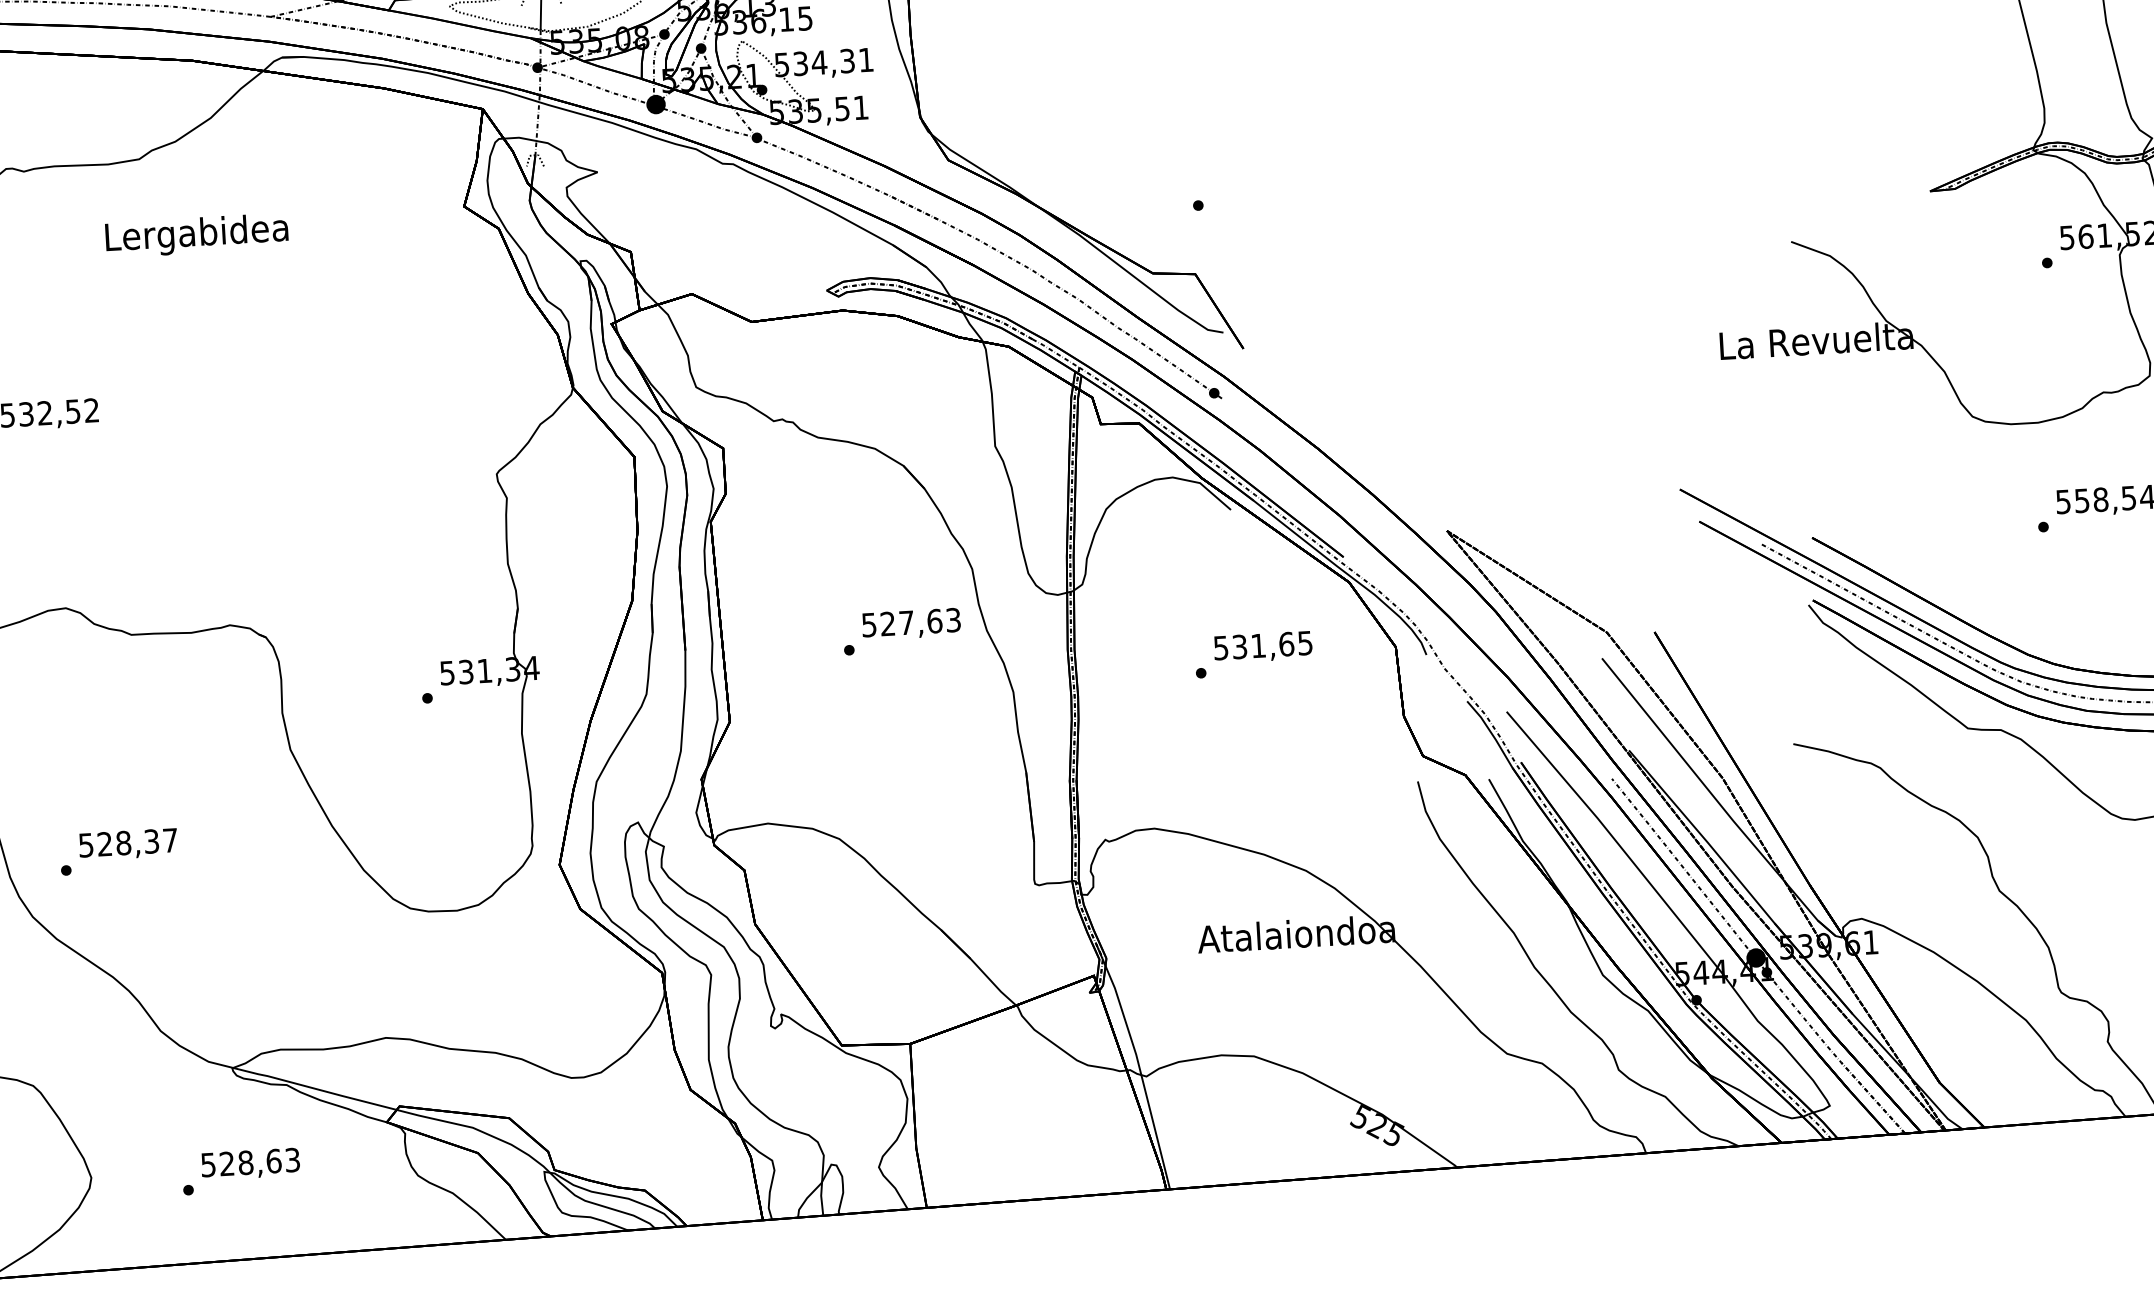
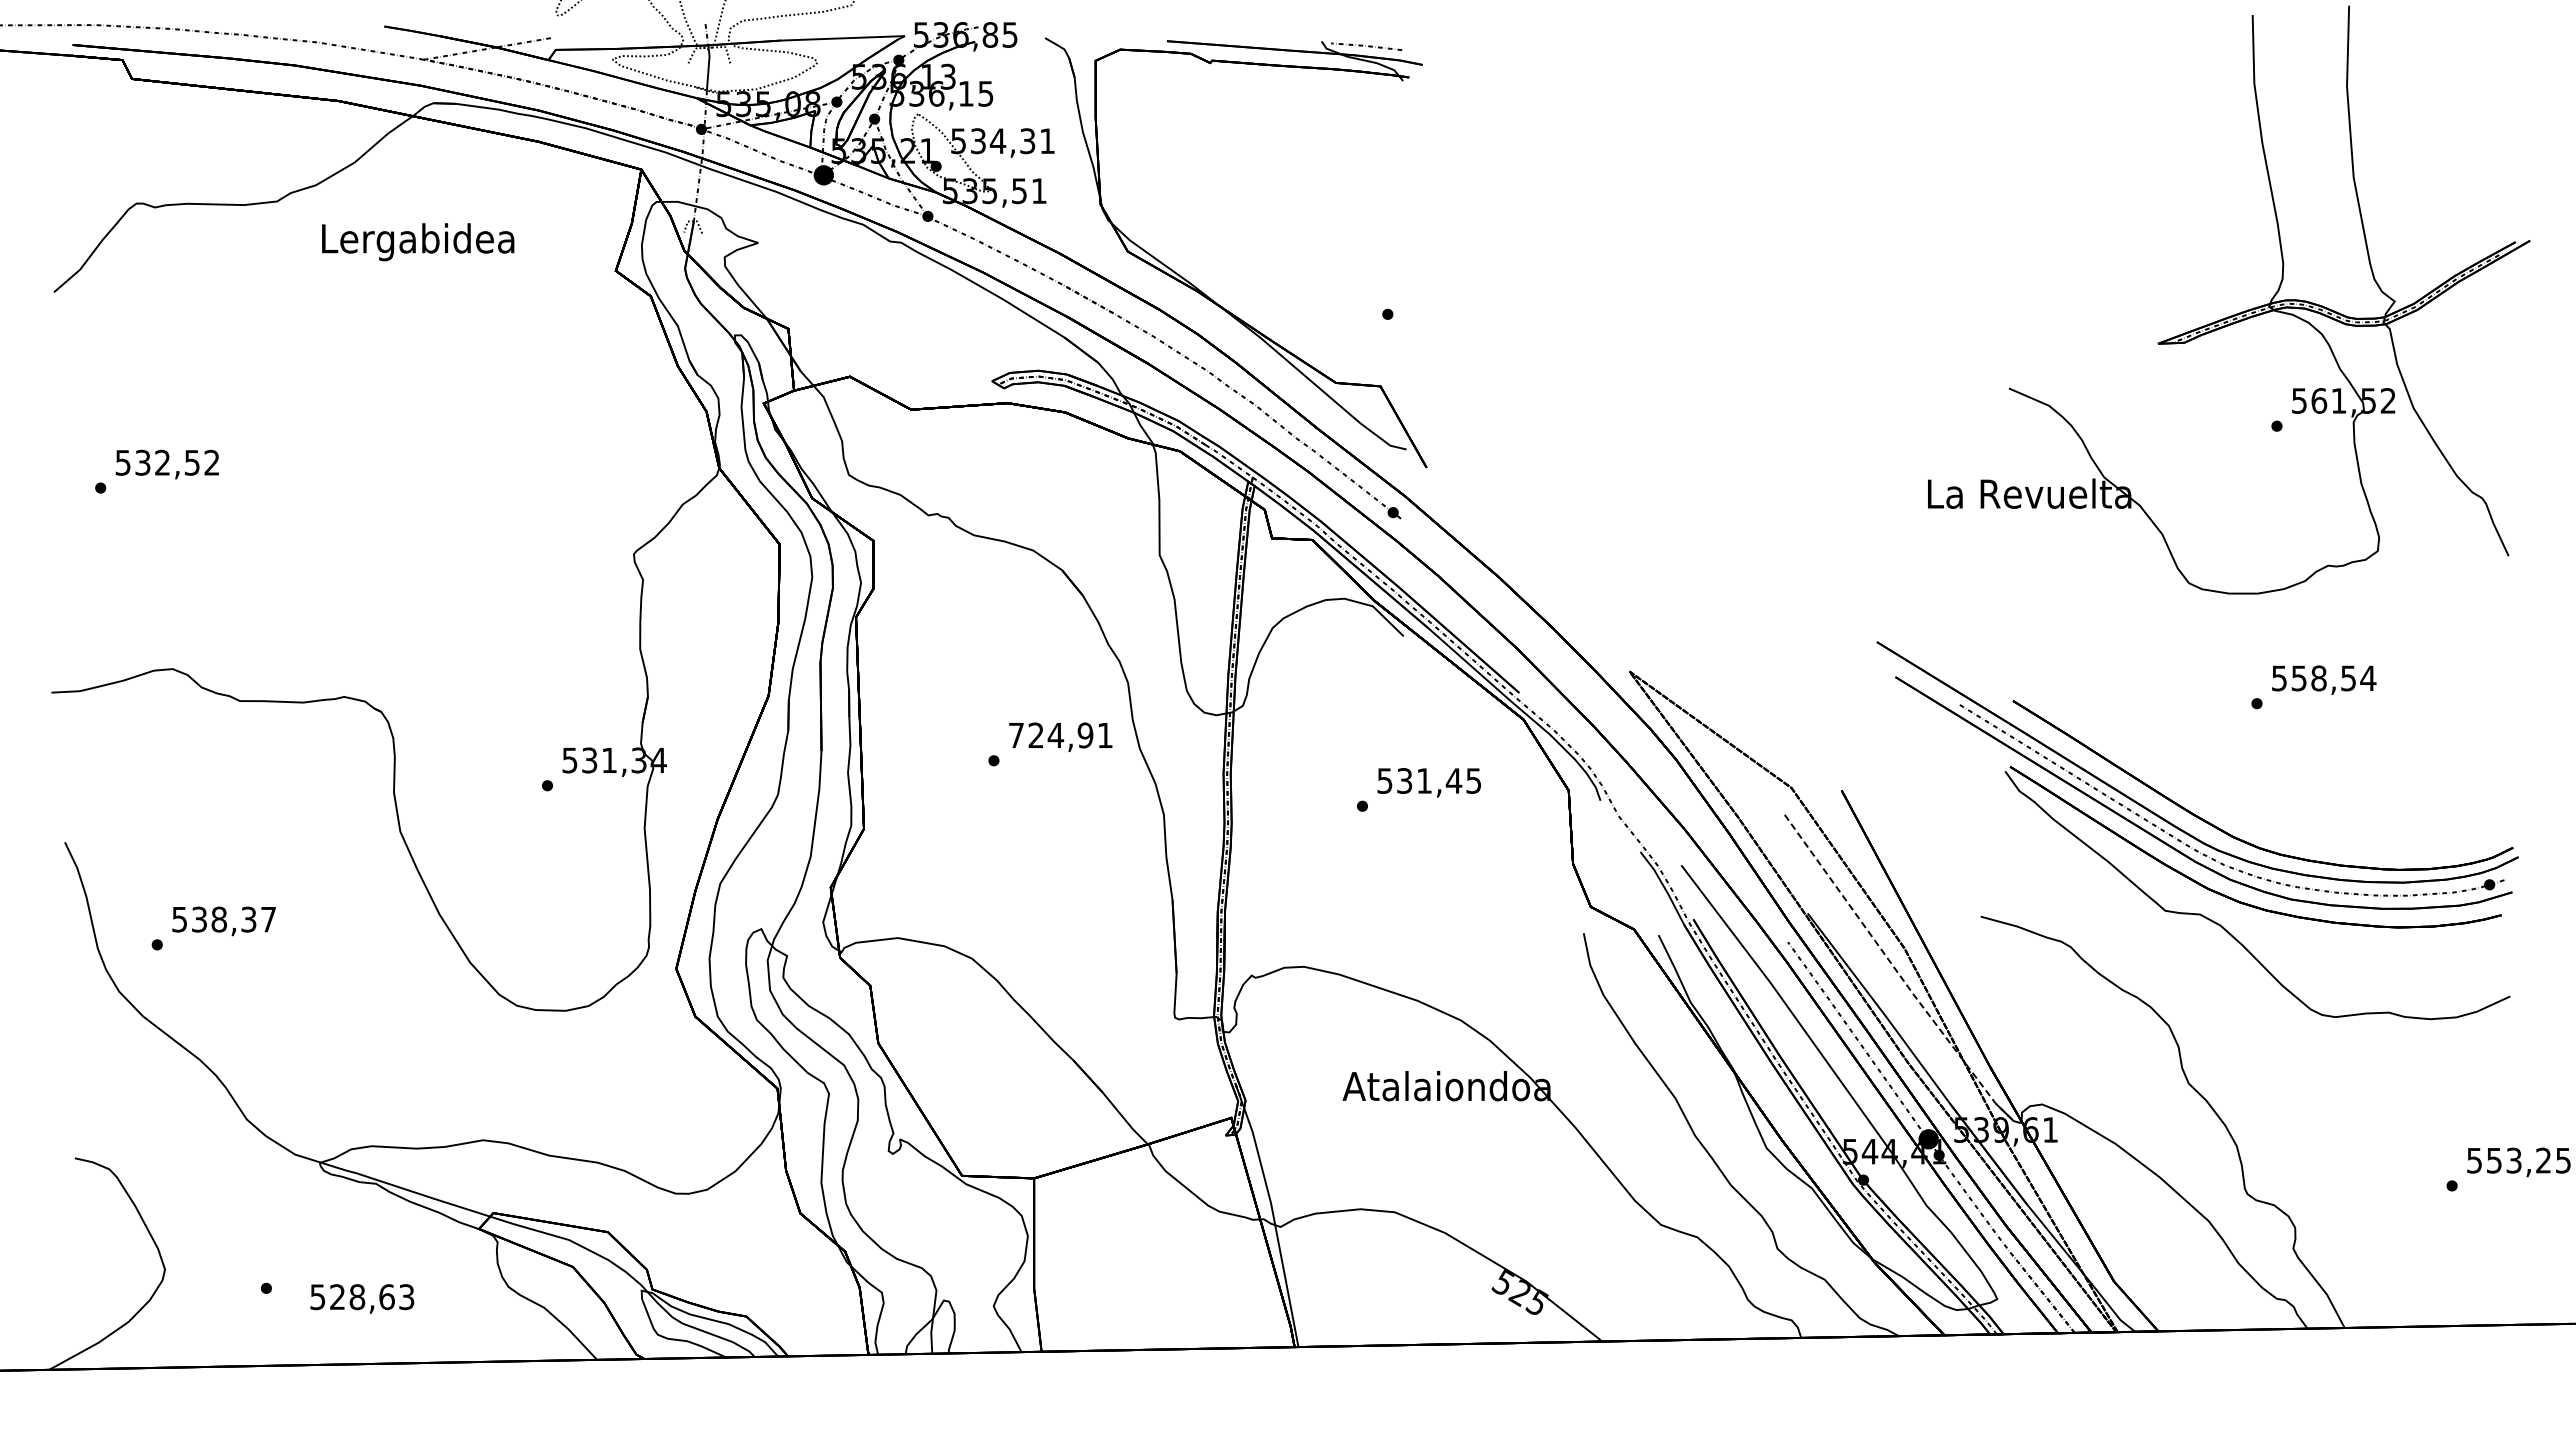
text: (197, 235) -> (418, 242), moved
text: (911, 622) -> (1060, 735), 527,63 -> 724,91
text: (1286, 643) -> (1453, 780), 531,65 -> 531,45
line: (1717, 800) -> (1897, 971), solid -> dashed
text: (104, 844) -> (199, 919), 528,37 -> 538,37
text: (250, 1163) -> (362, 1298), moved

